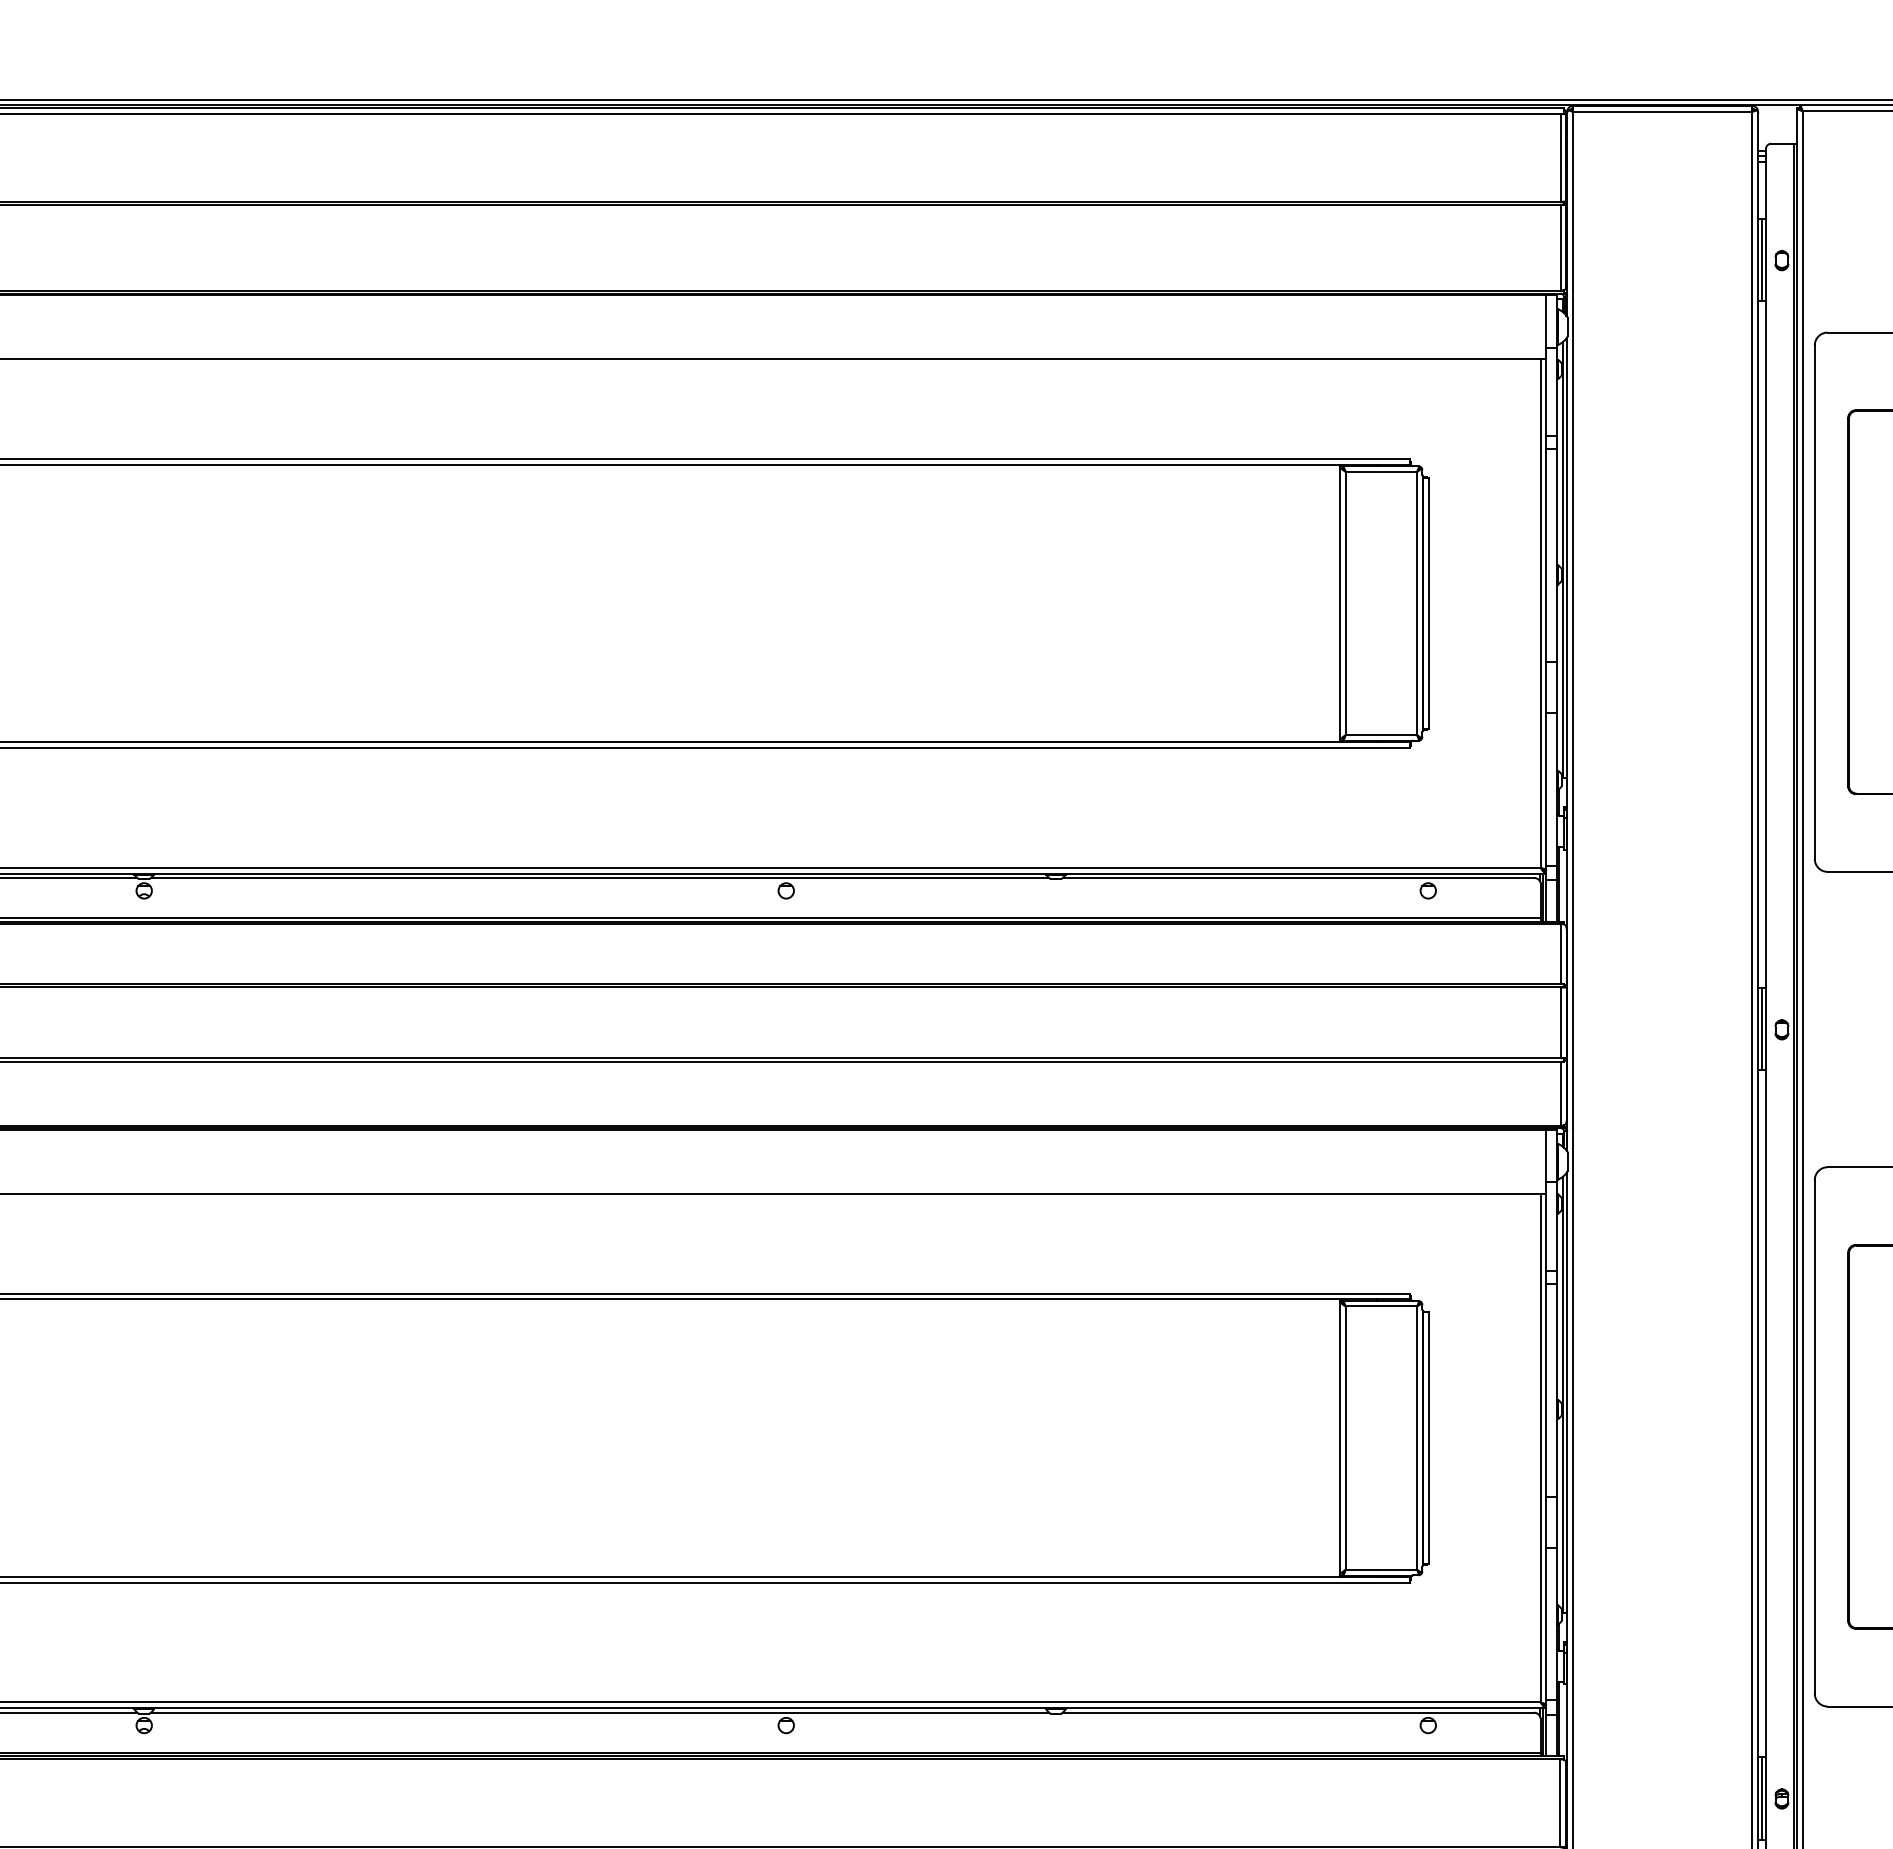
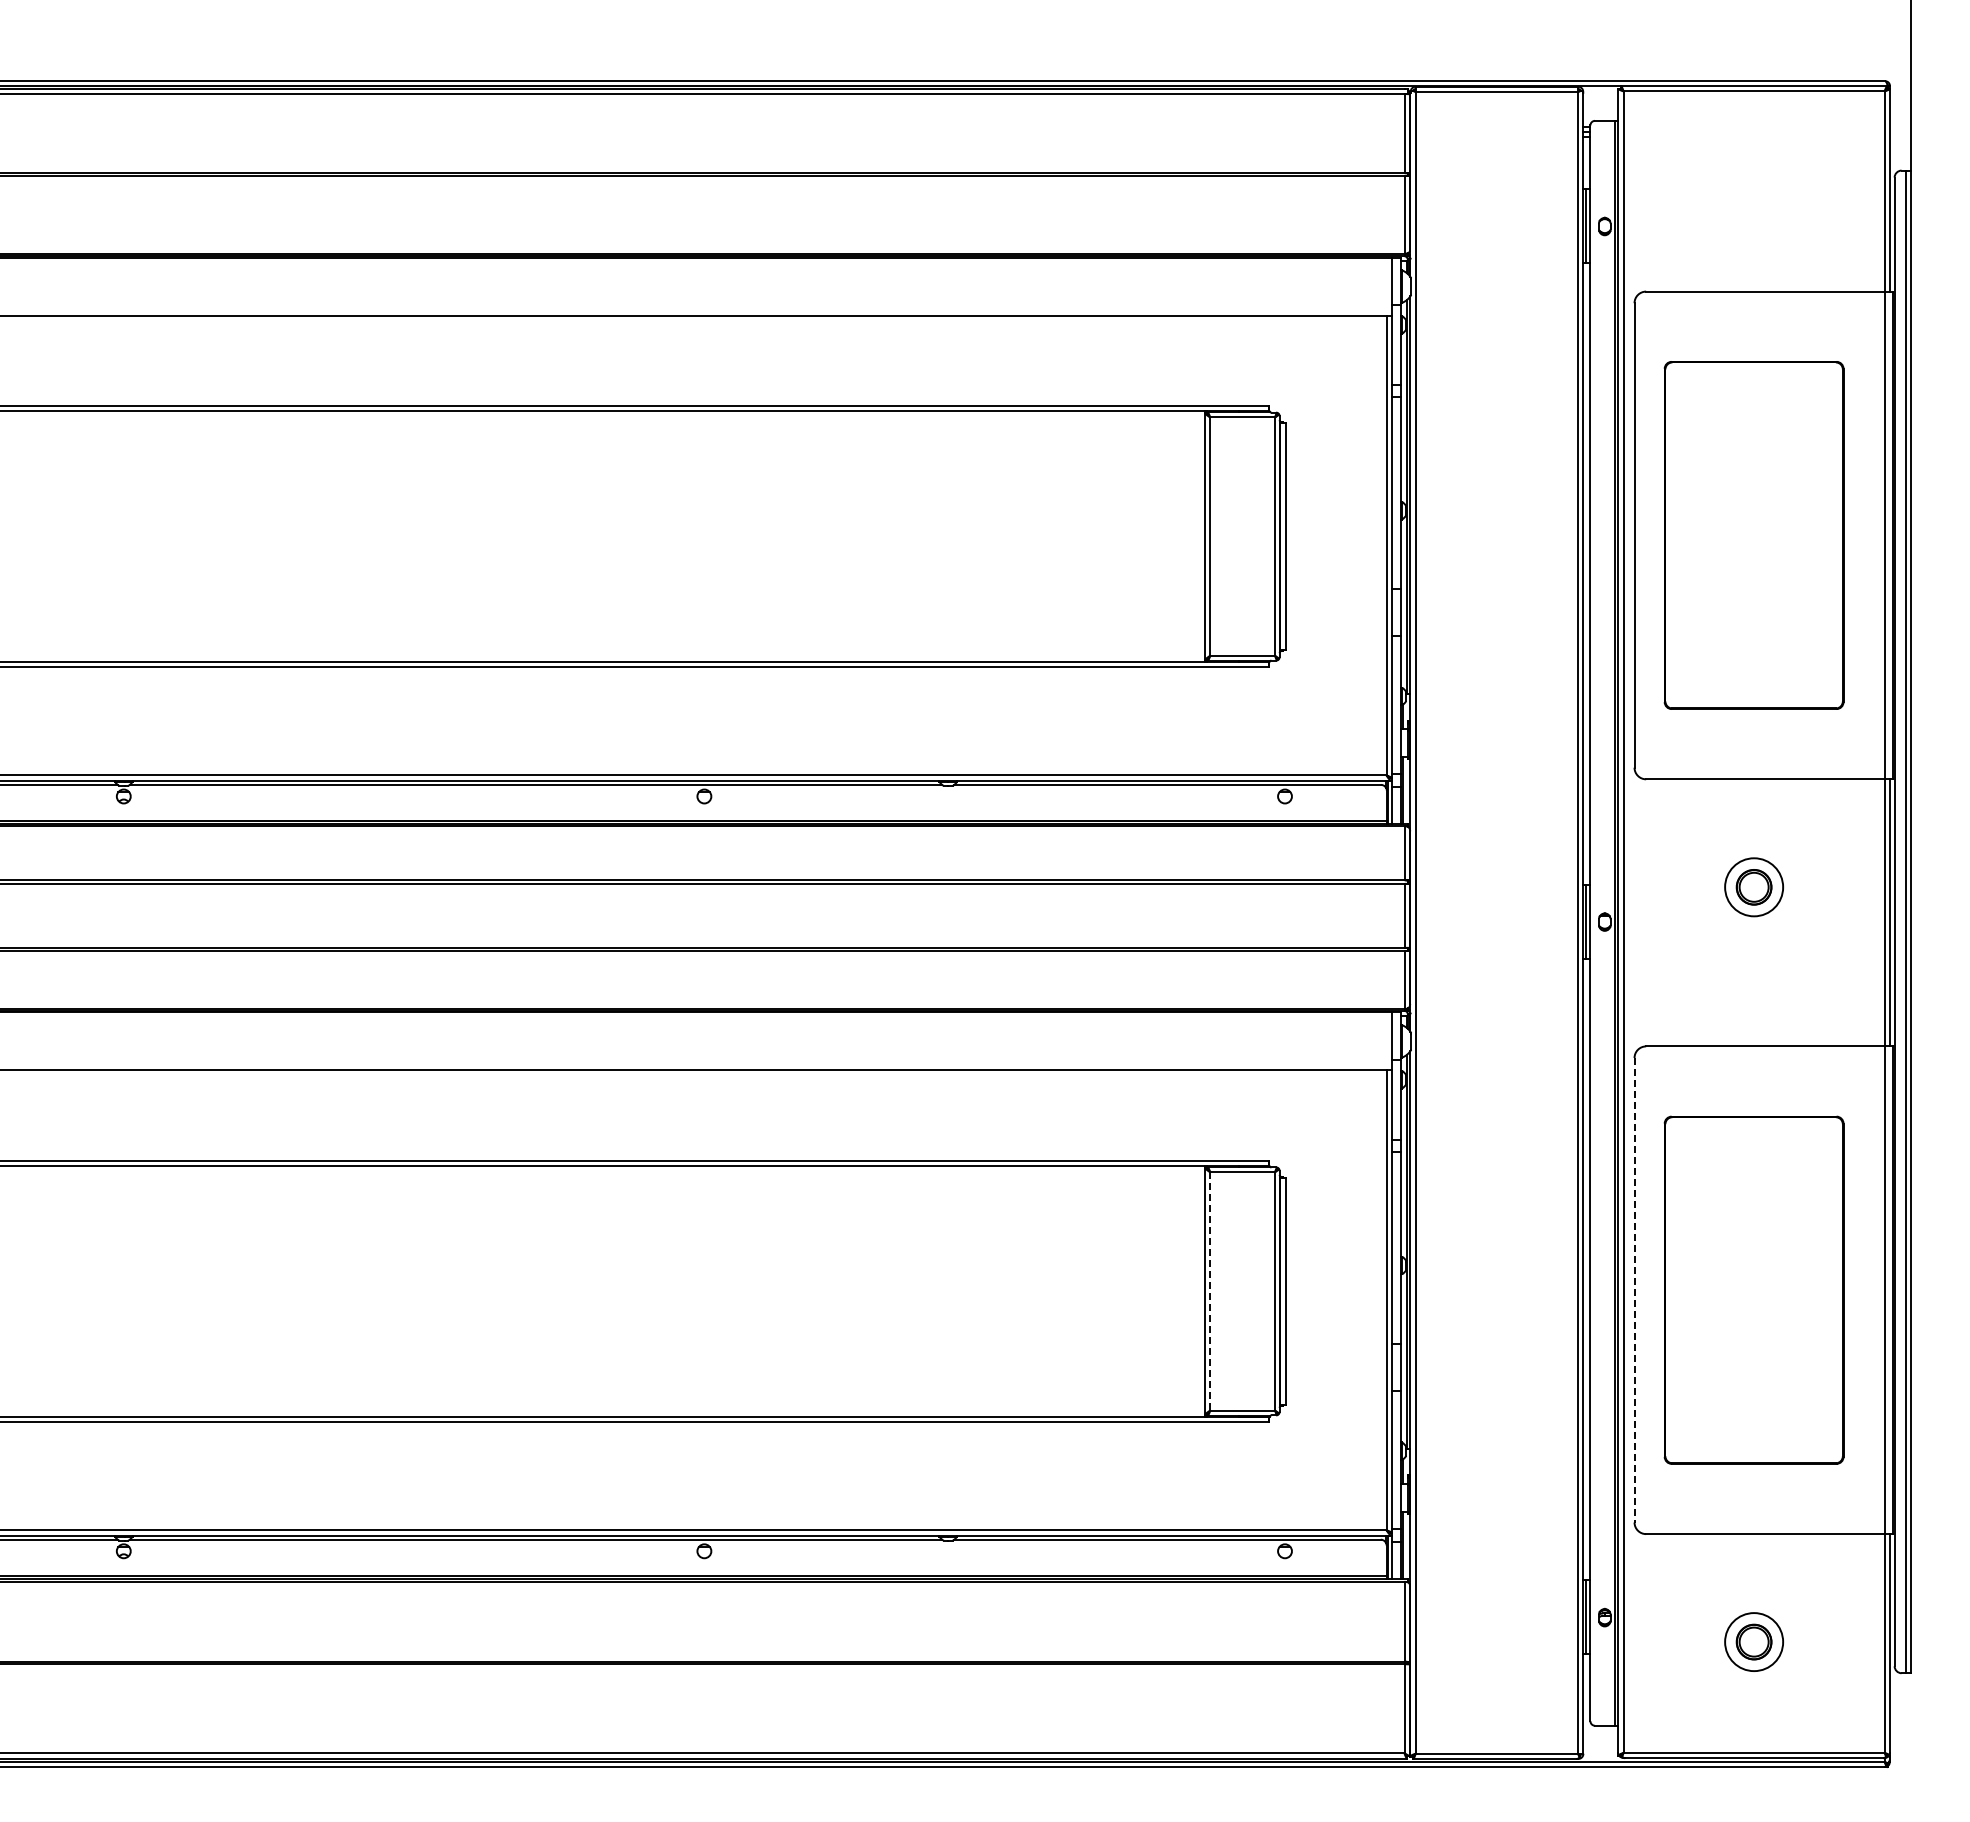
line: (1814, 1437) -> (1634, 1290), solid -> dashed
line: (1345, 1438) -> (1210, 1291), solid -> dashed

